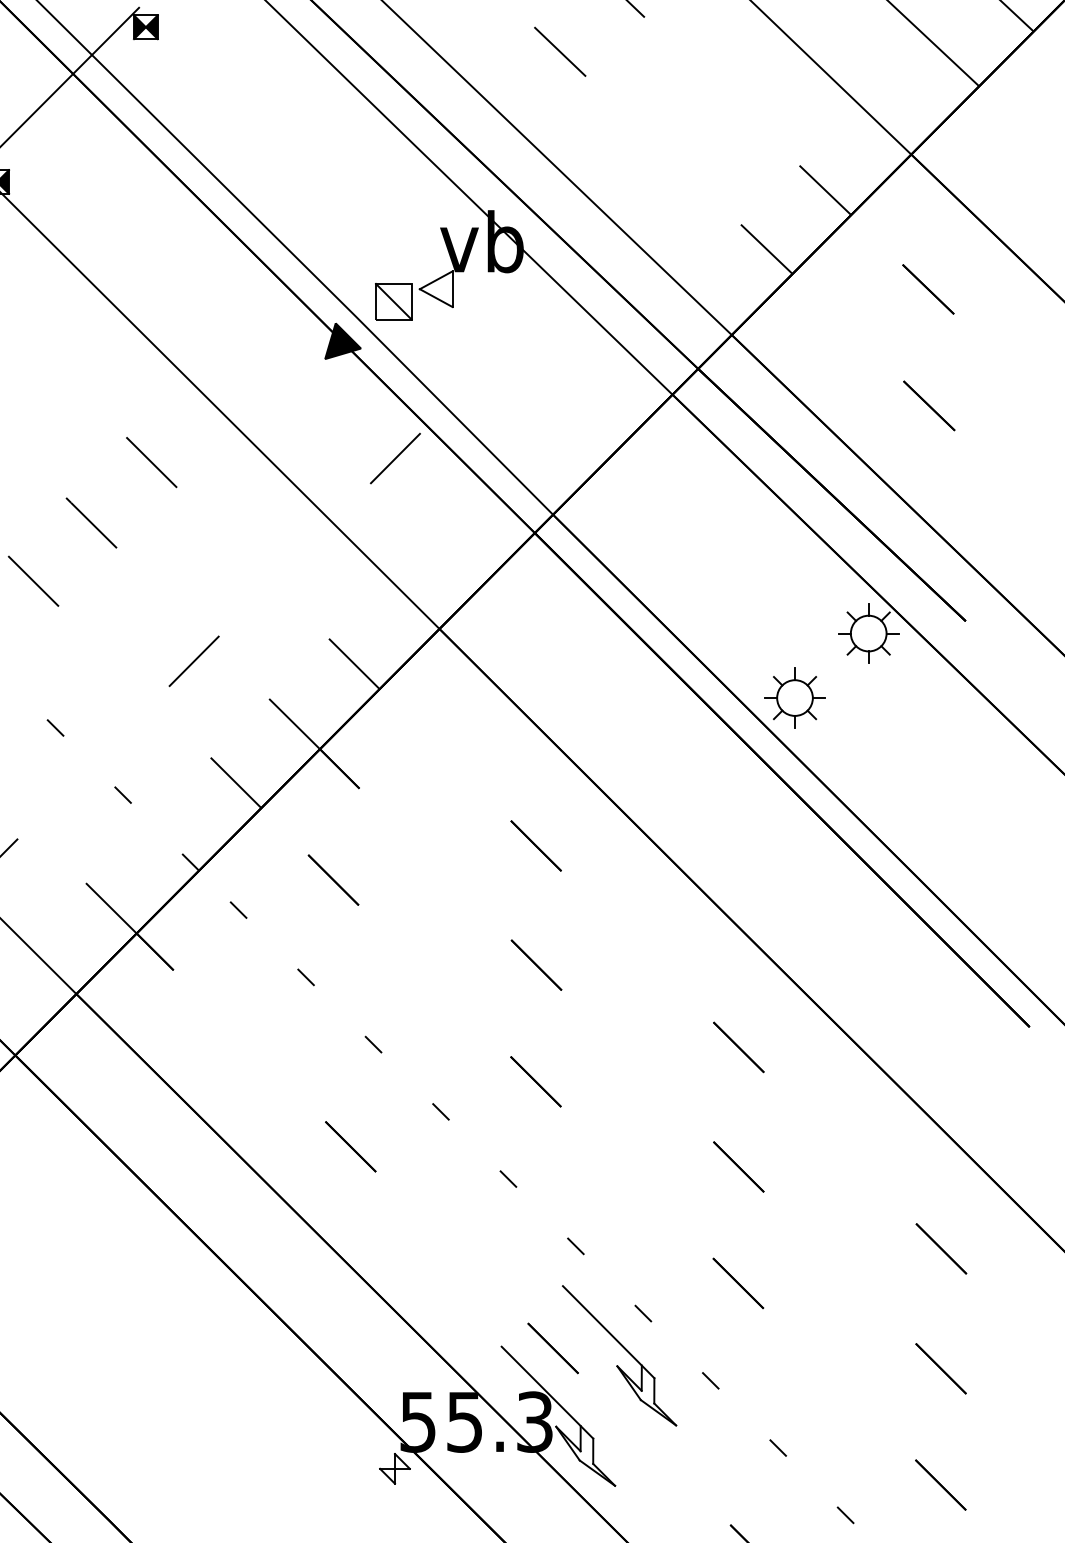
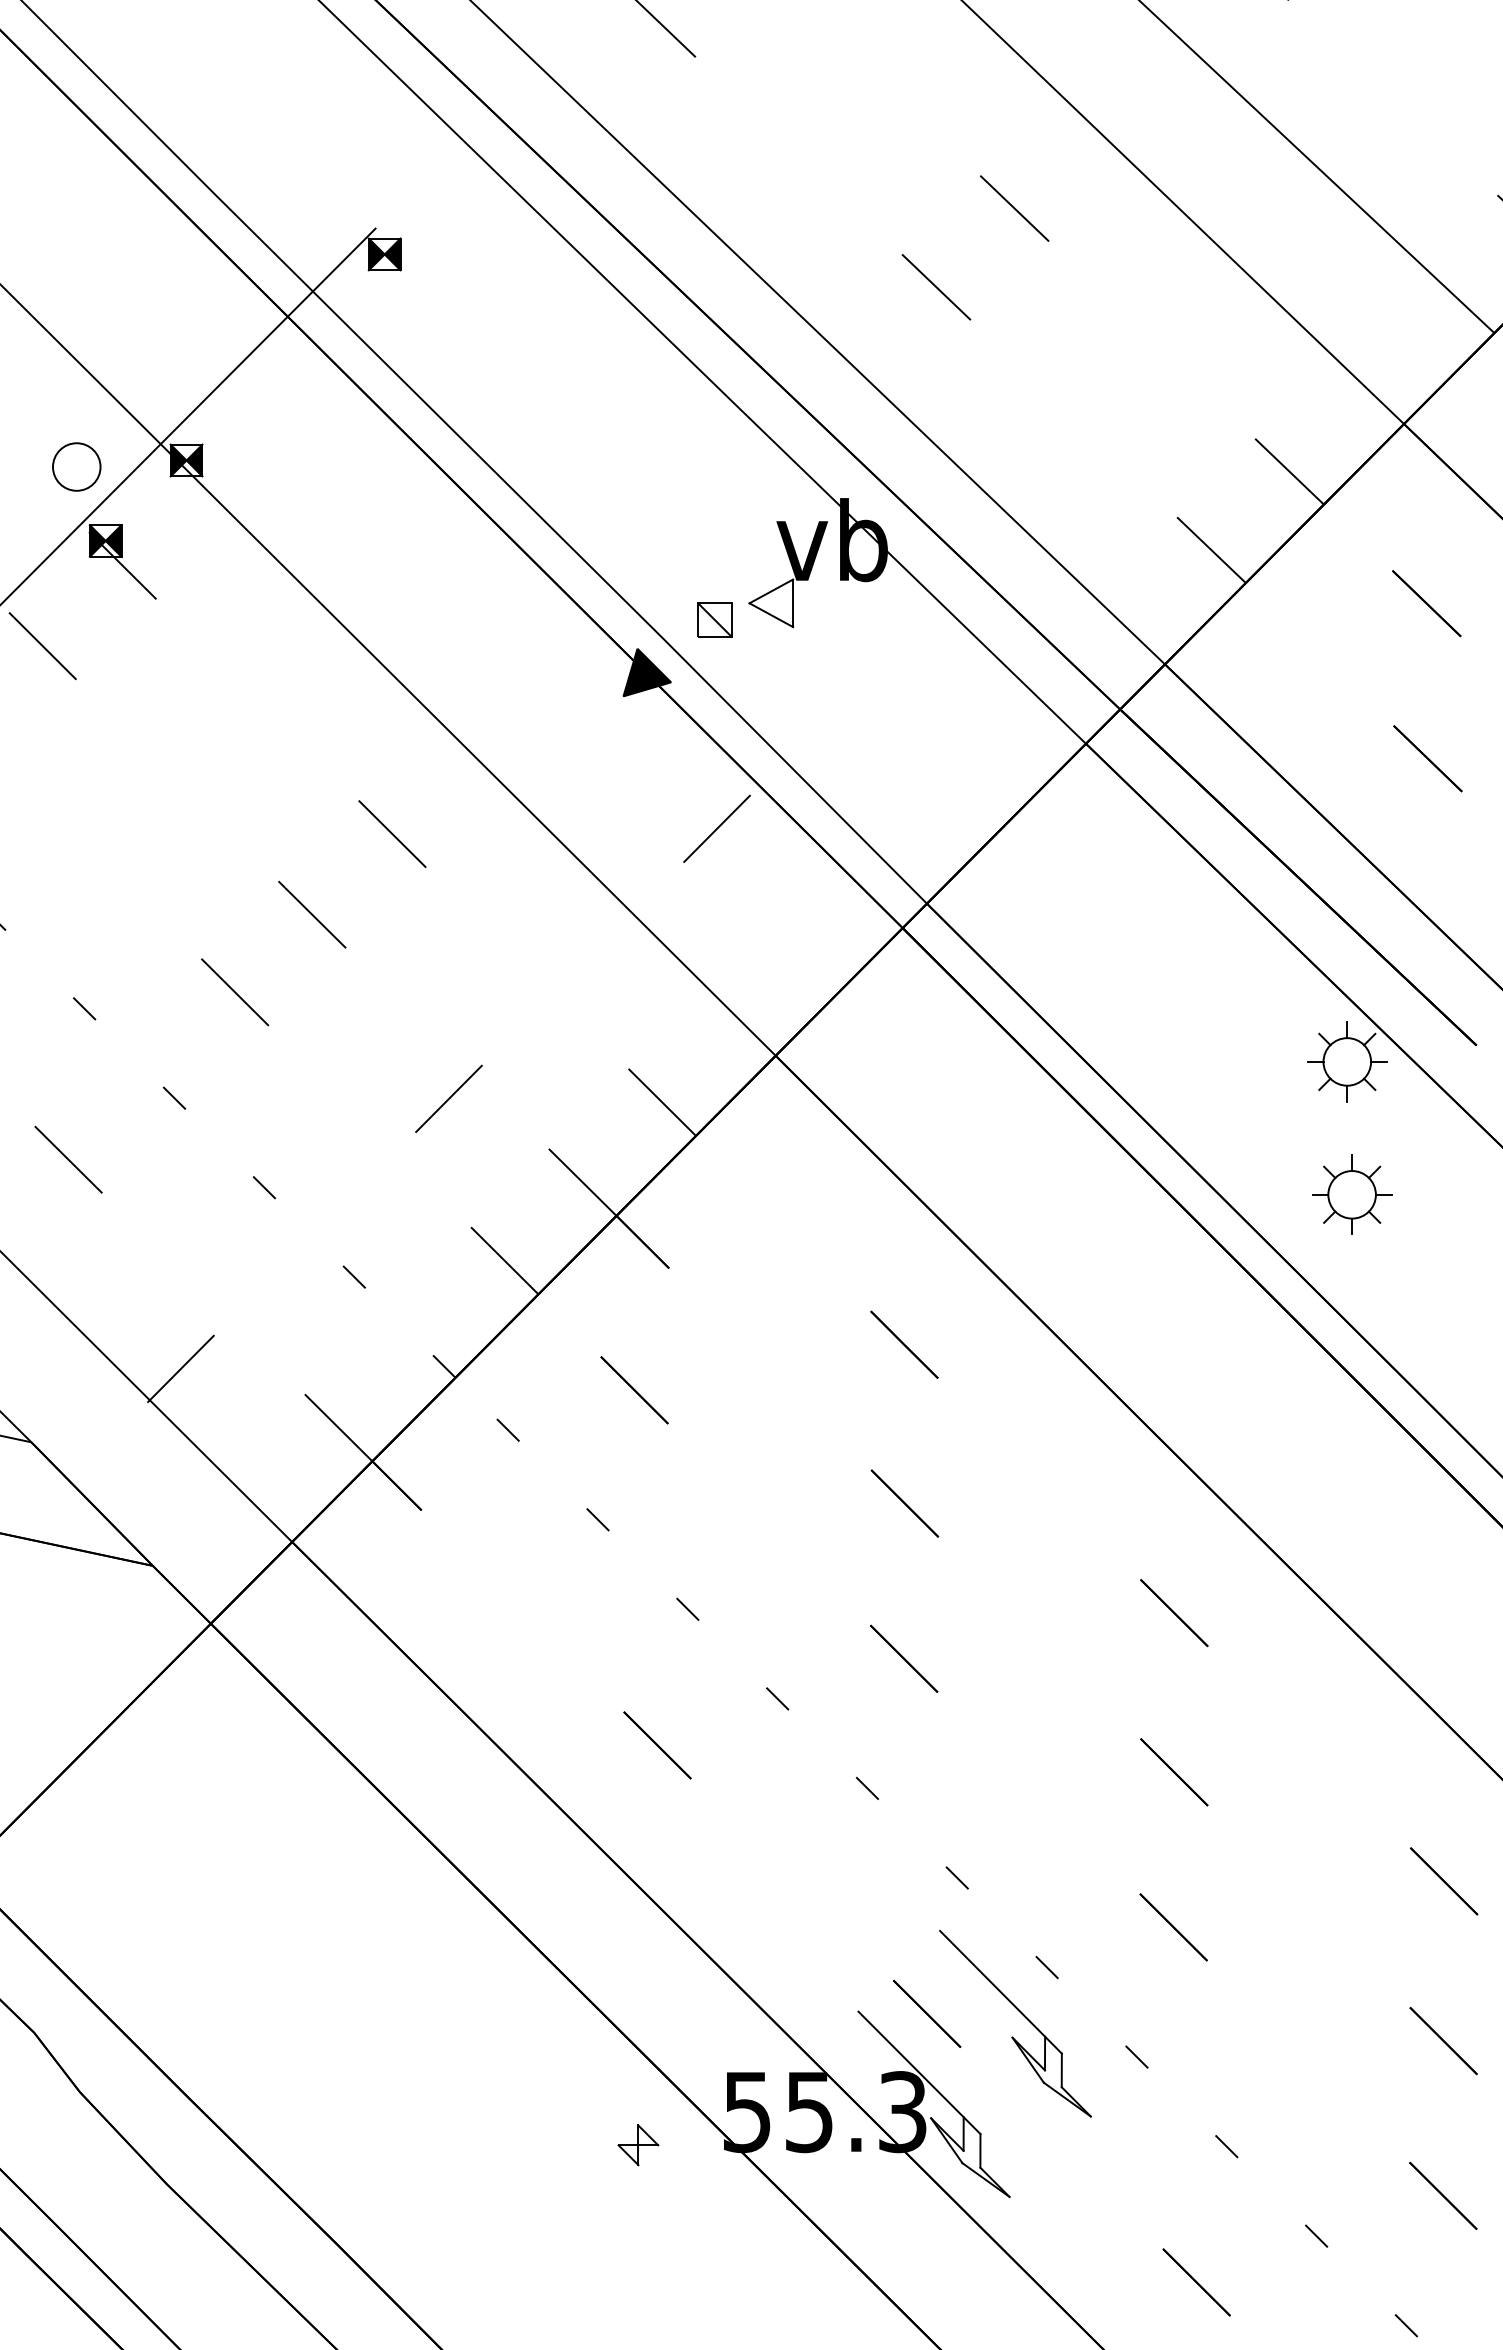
part: (393, 301) -> (714, 619), size x0.7
part: (795, 697) -> (1352, 1194), moved
part: (395, 1469) -> (638, 2145), moved

